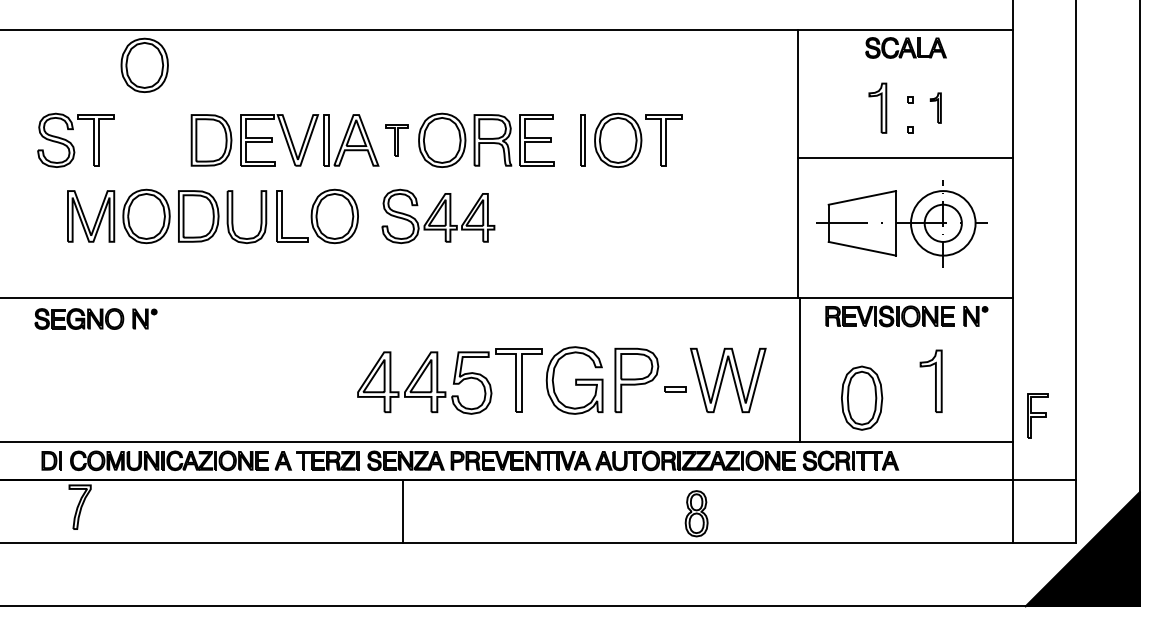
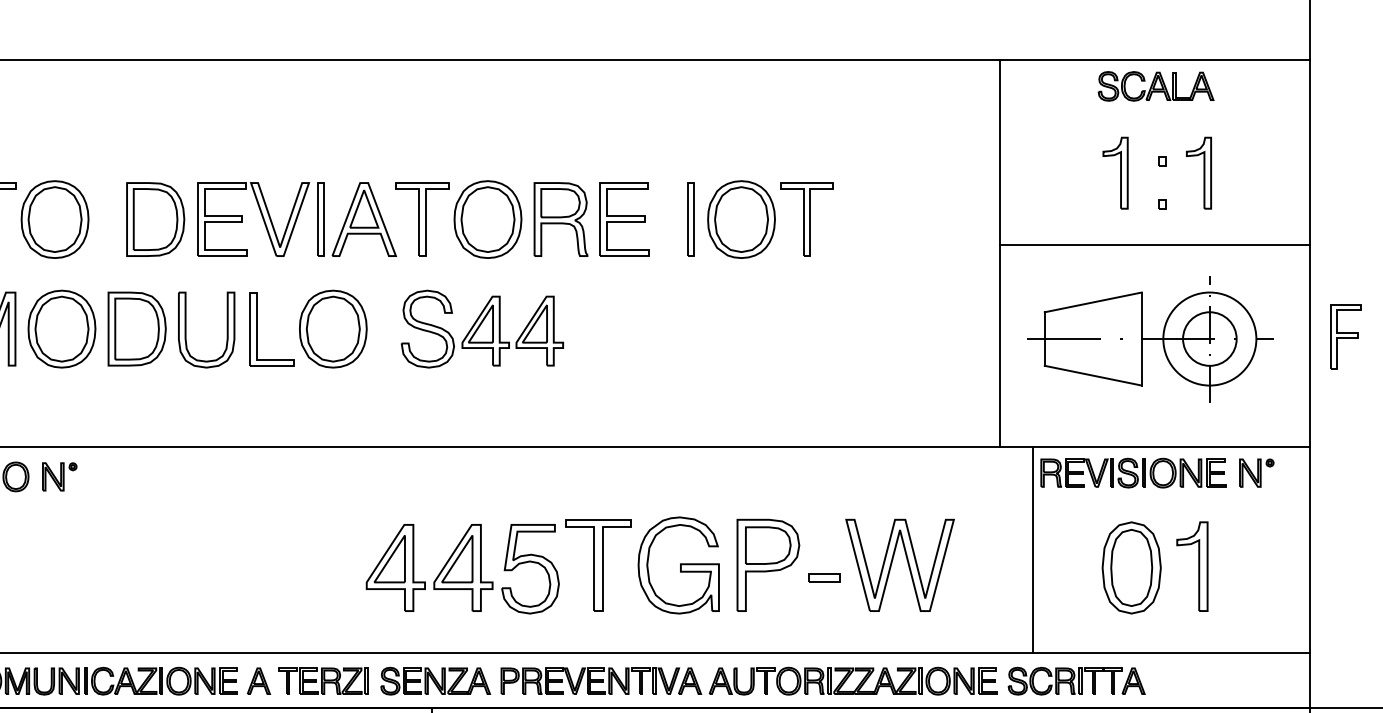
part: (144, 64) -> (54, 218), moved
part: (935, 107) -> (1198, 172), size x1.67
part: (396, 140) -> (422, 219), size x1.67
line: (800, 369) -> (1032, 549), moved
part: (862, 397) -> (1132, 566), moved
part: (1037, 415) -> (1345, 336), moved

